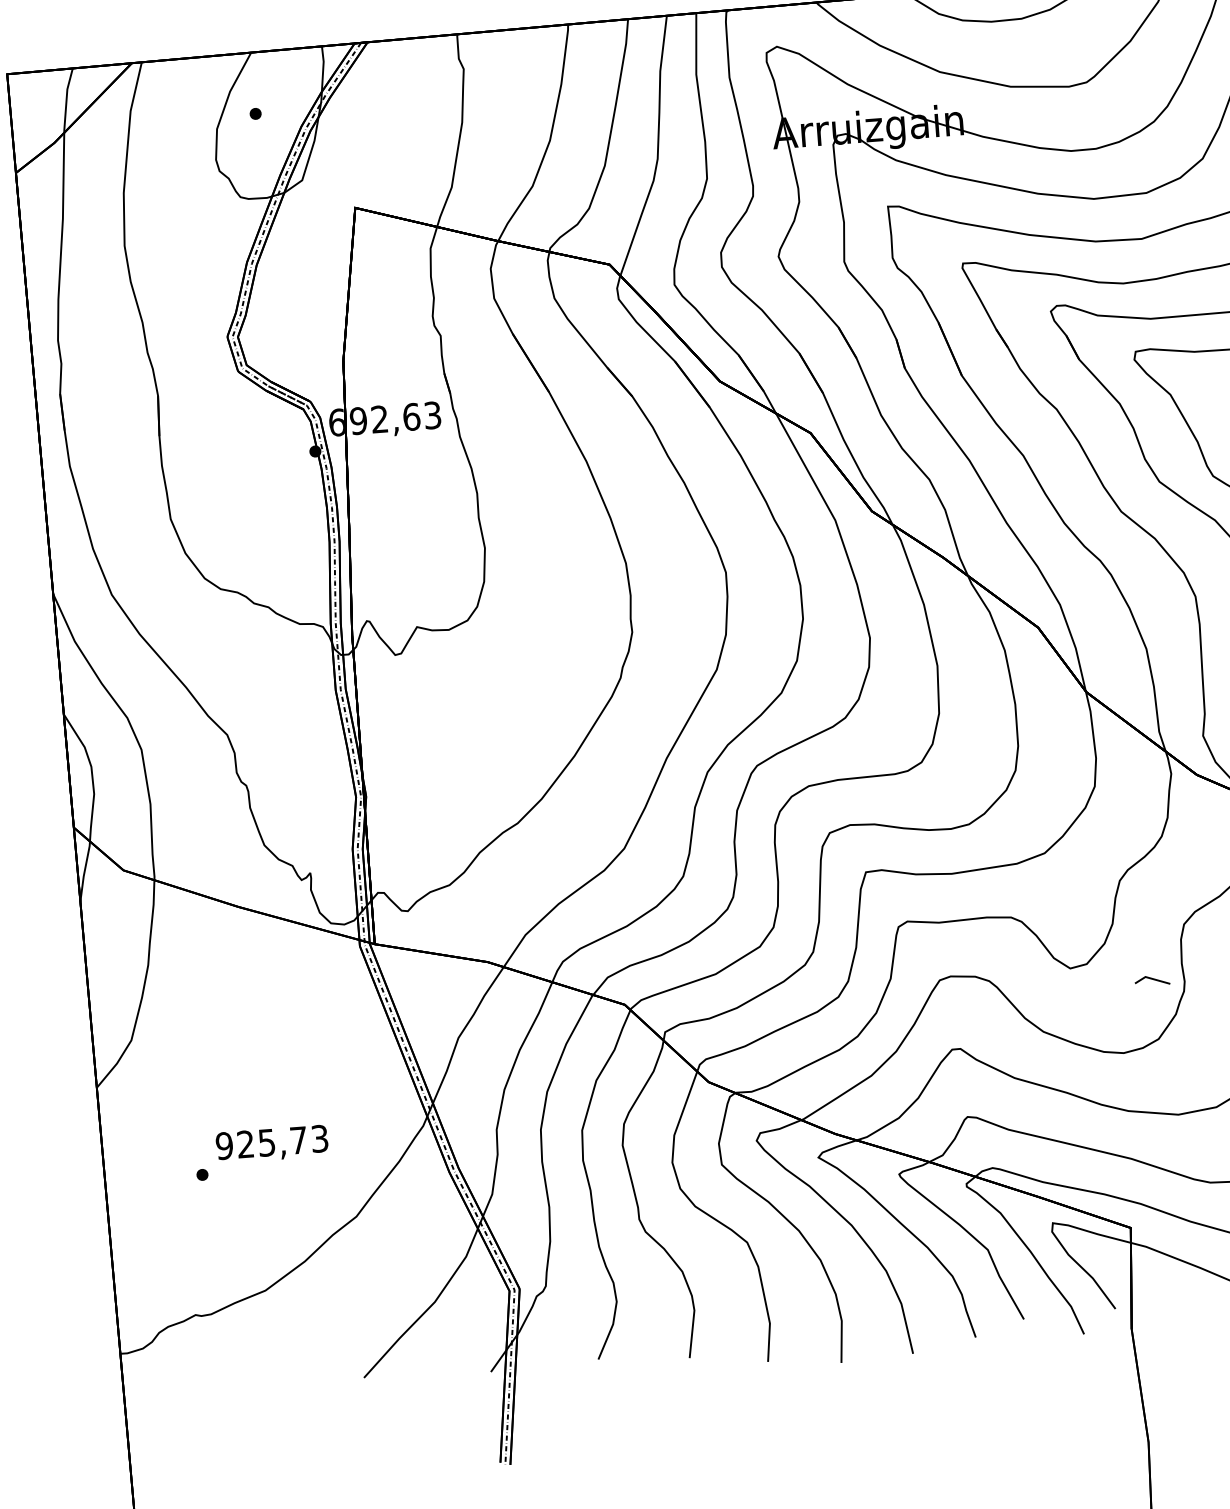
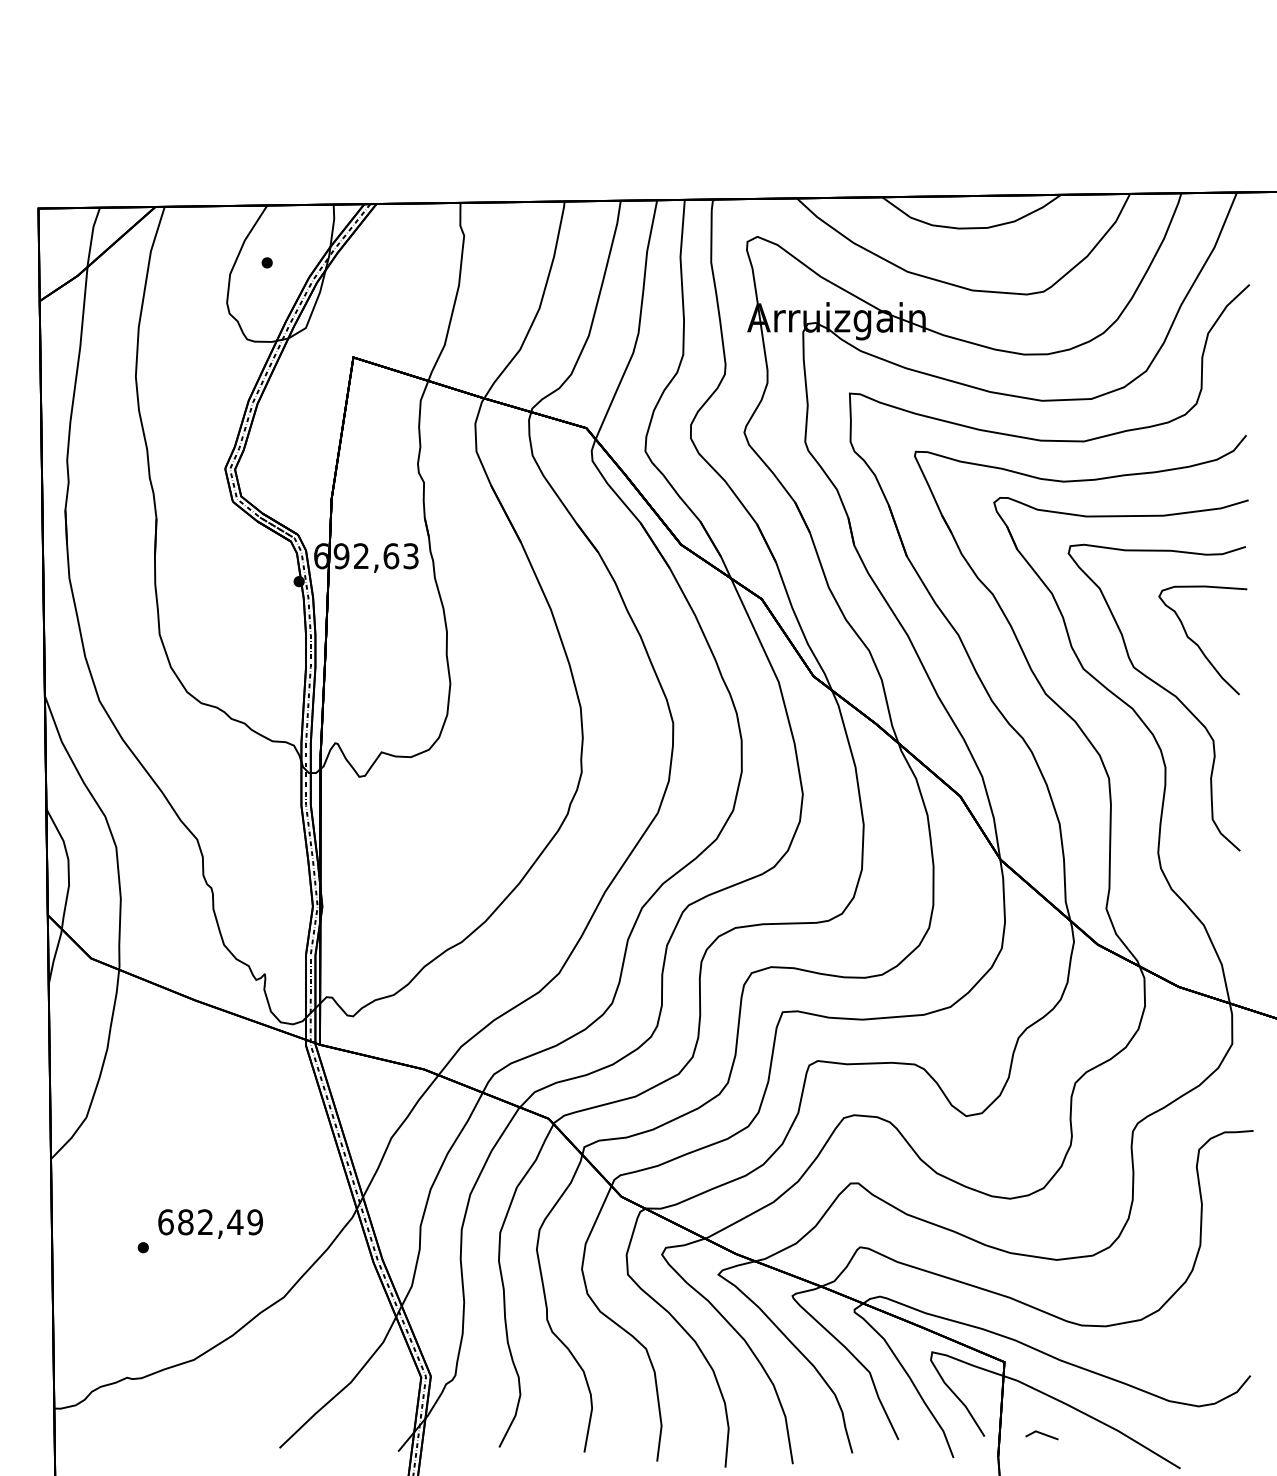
line: (1151, 979) -> (1041, 1434), moved
text: (272, 1142) -> (210, 1222), 925,73 -> 682,49

